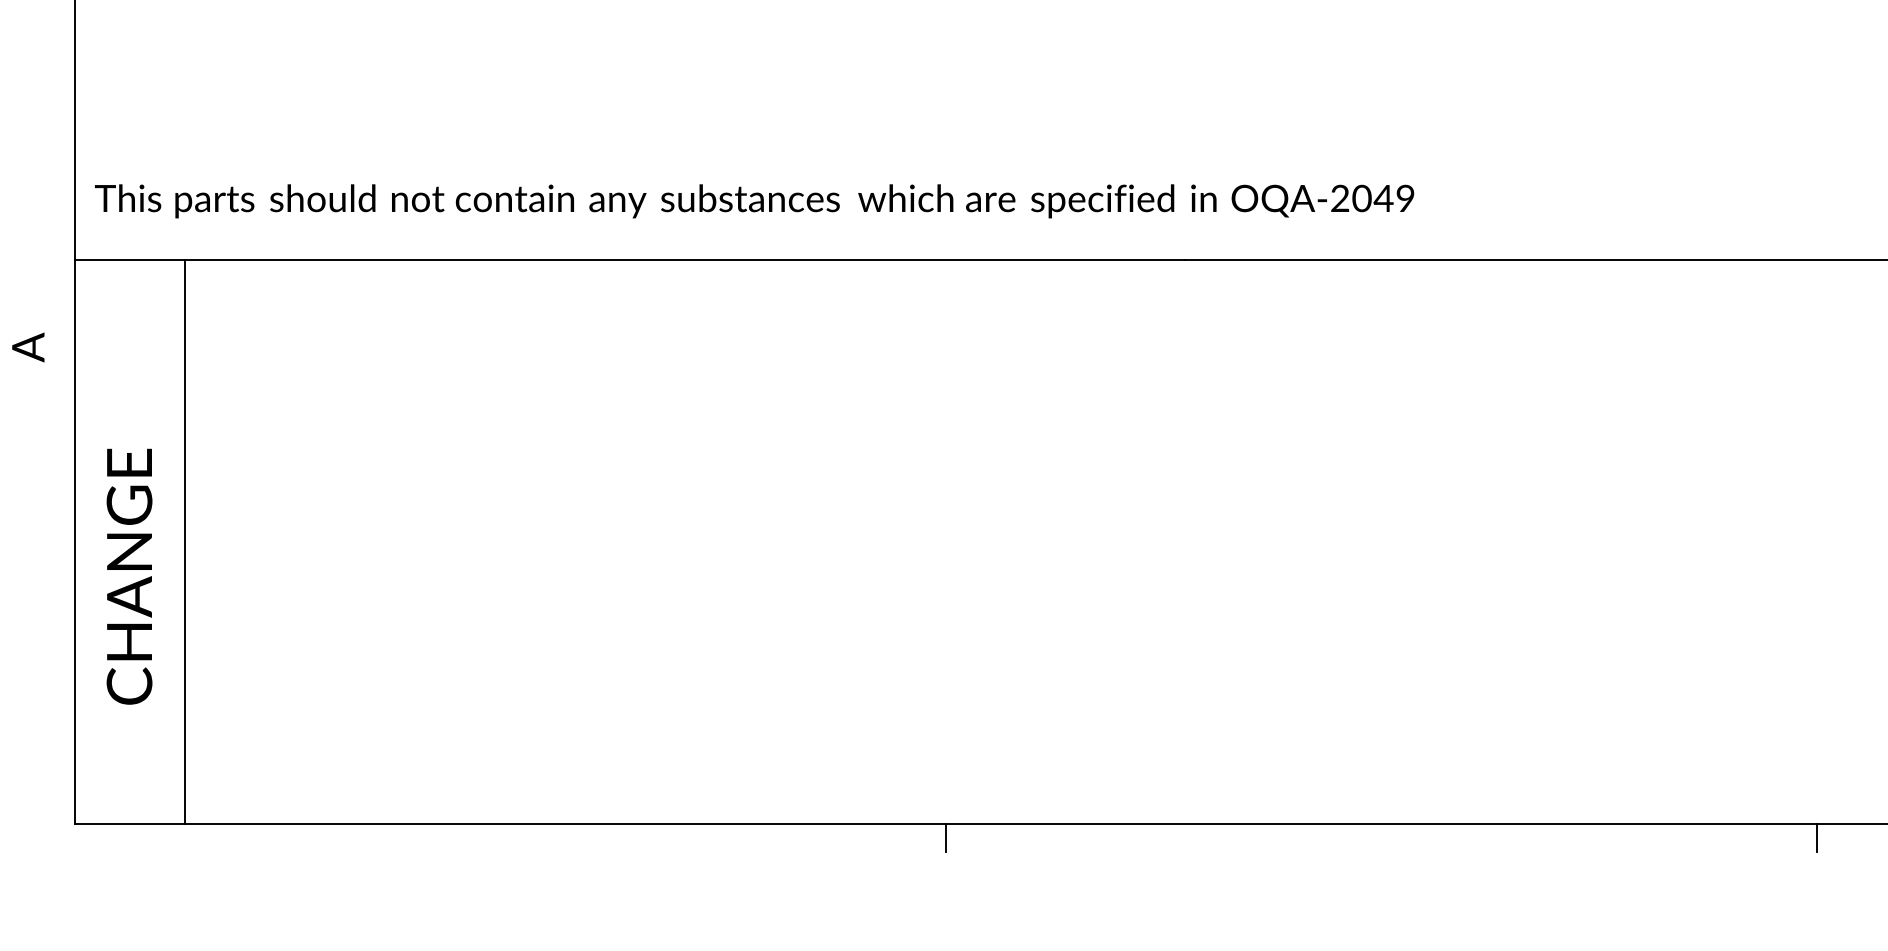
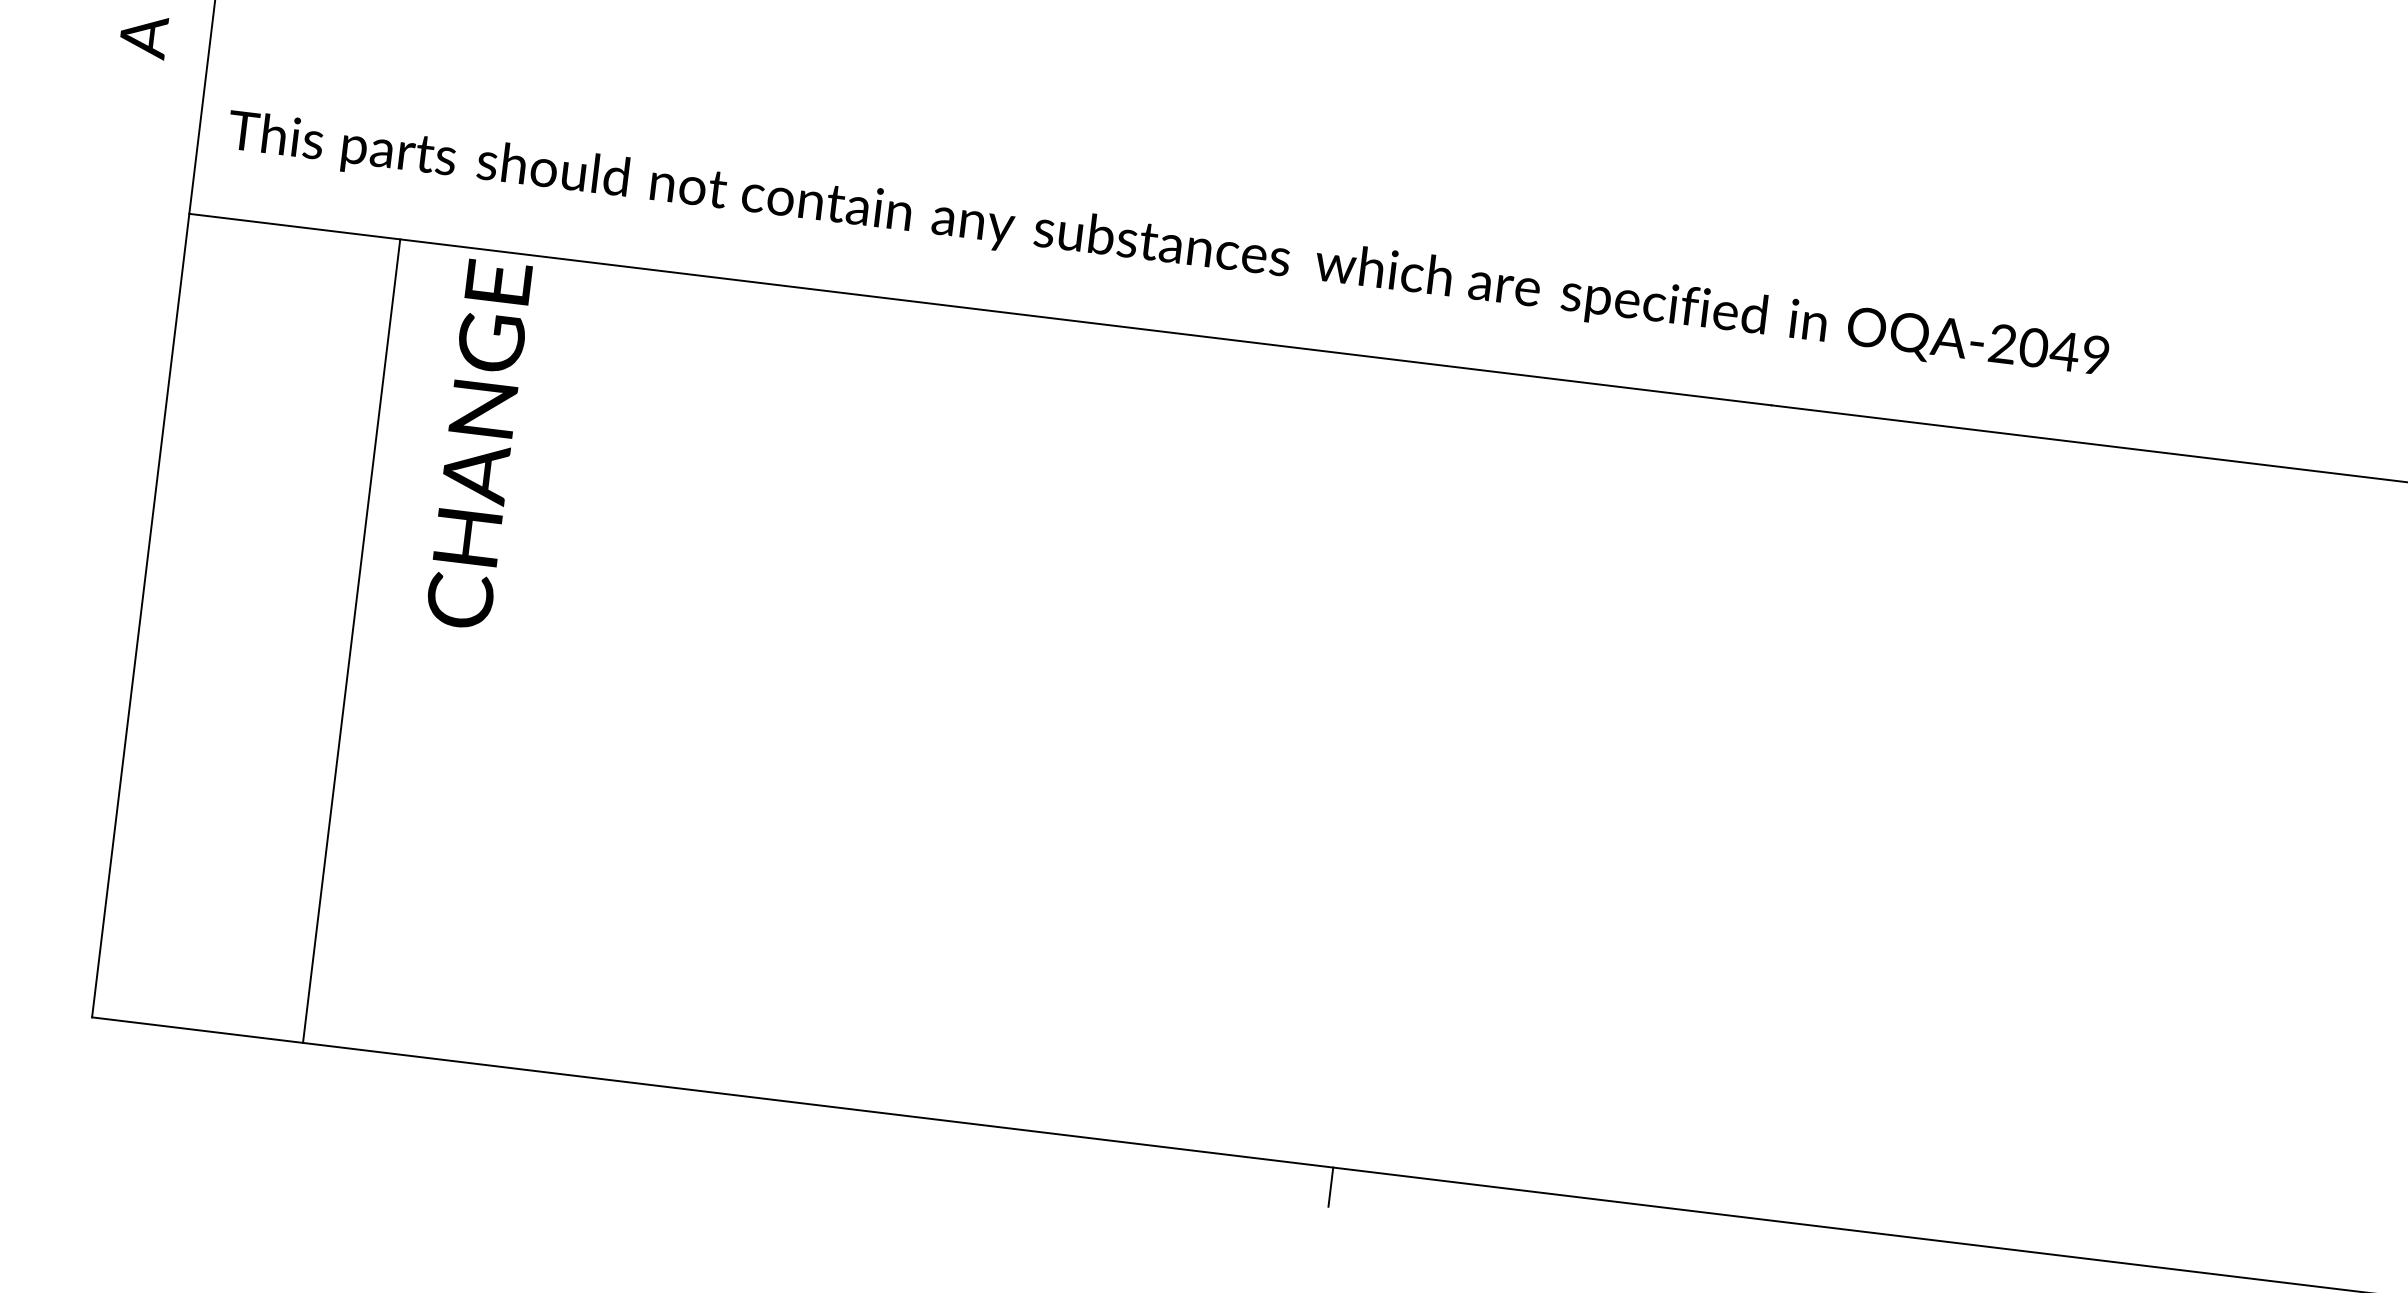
text: (28, 347) -> (143, 36), moved
line: (184, 542) -> (351, 641), moved
text: (129, 576) -> (479, 444), moved

